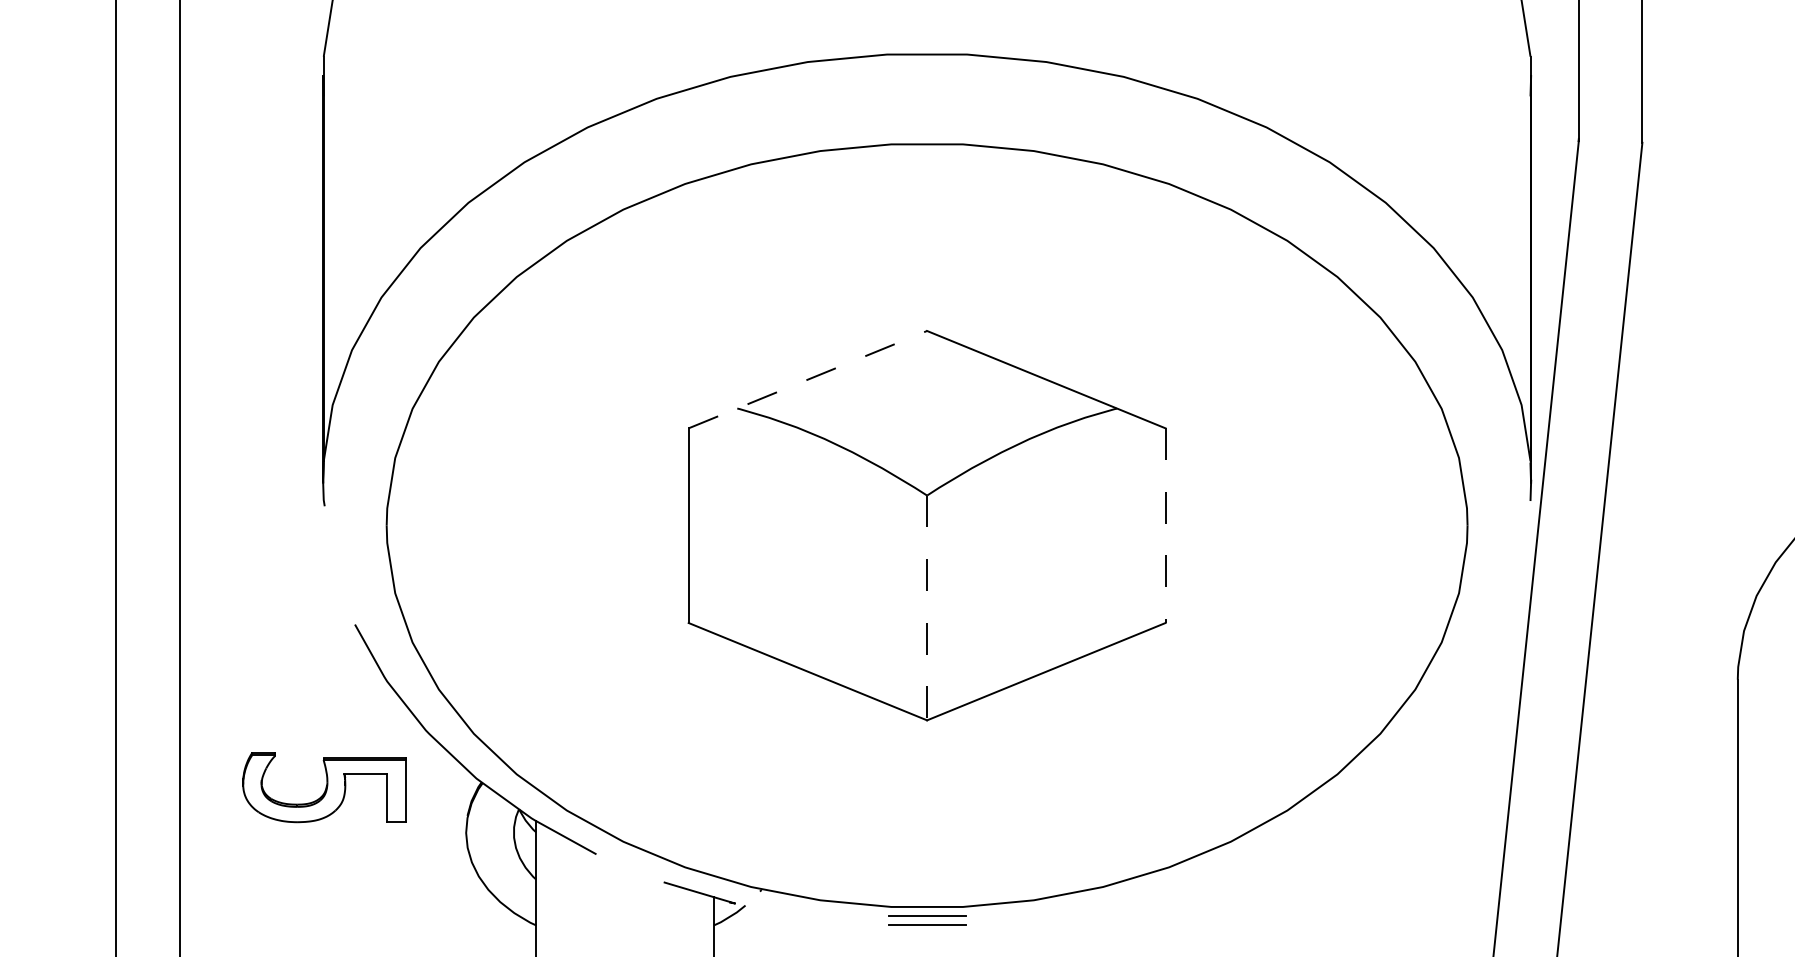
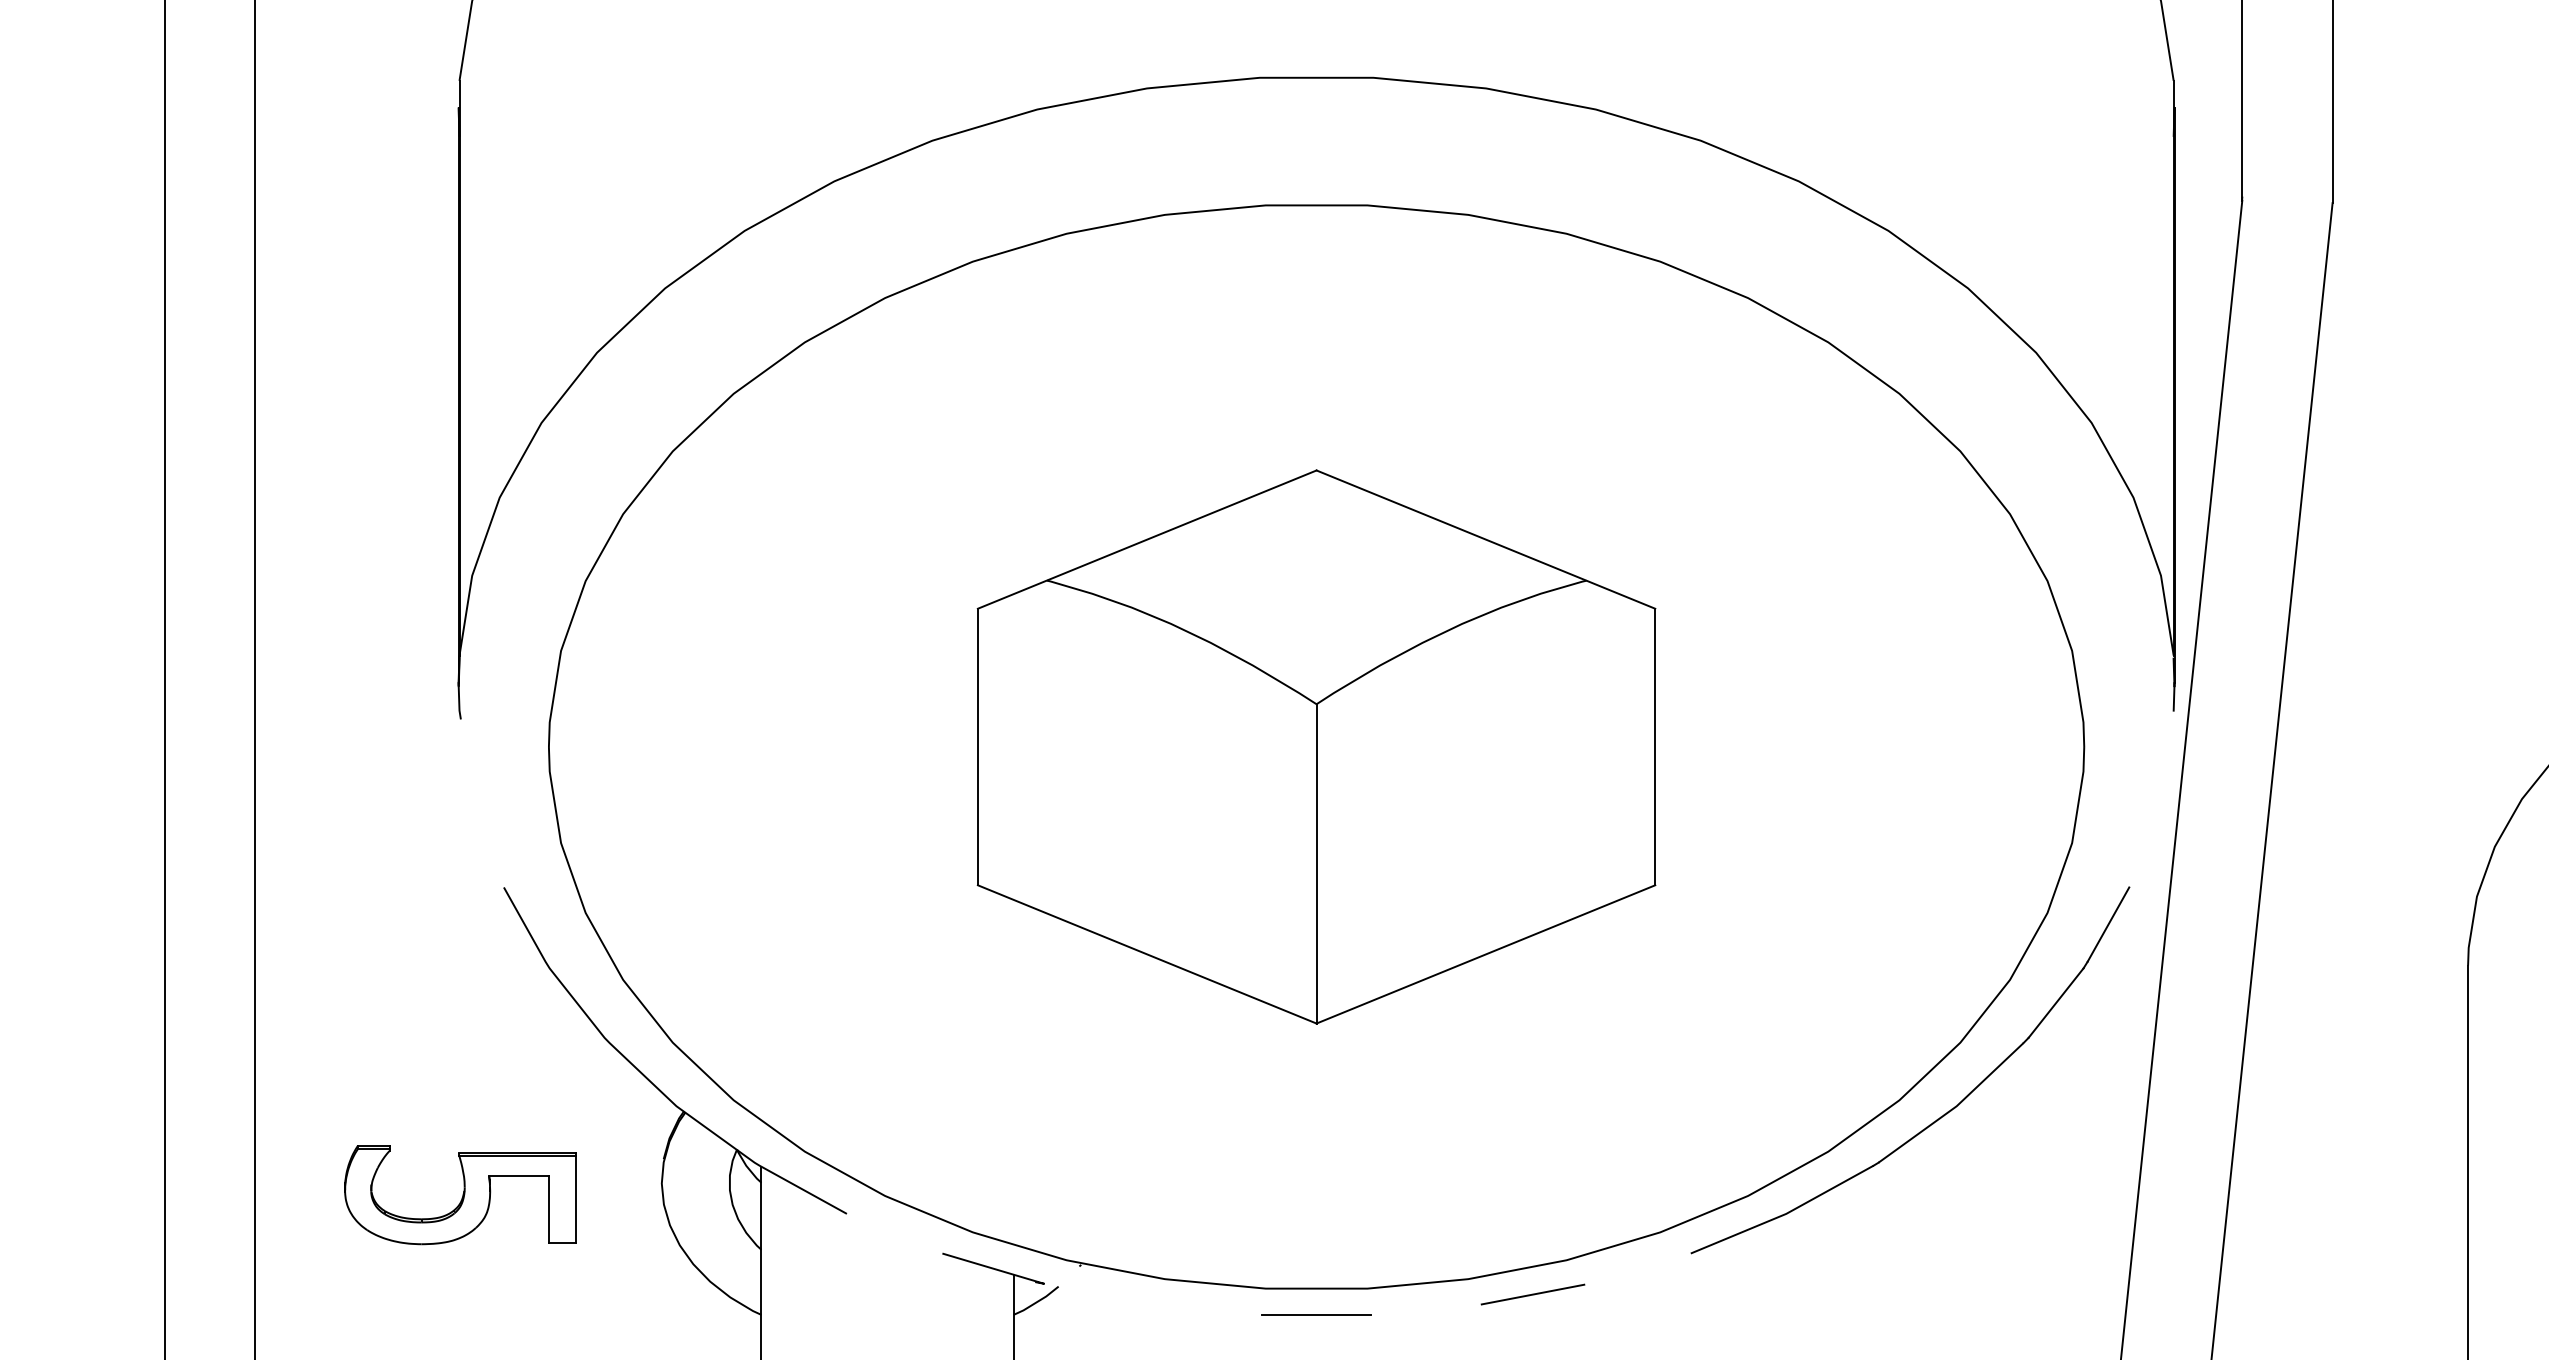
line: (808, 379) -> (1147, 539), dashed -> solid
line: (1165, 526) -> (1655, 747), dashed -> solid
line: (927, 607) -> (1316, 863), dashed -> solid
part: (1369, 783) -> (1944, 1113), added
part: (324, 787) -> (460, 1195), moved
line: (1079, 911) -> (1532, 1294), added
line: (927, 916) -> (1316, 1301), removed

